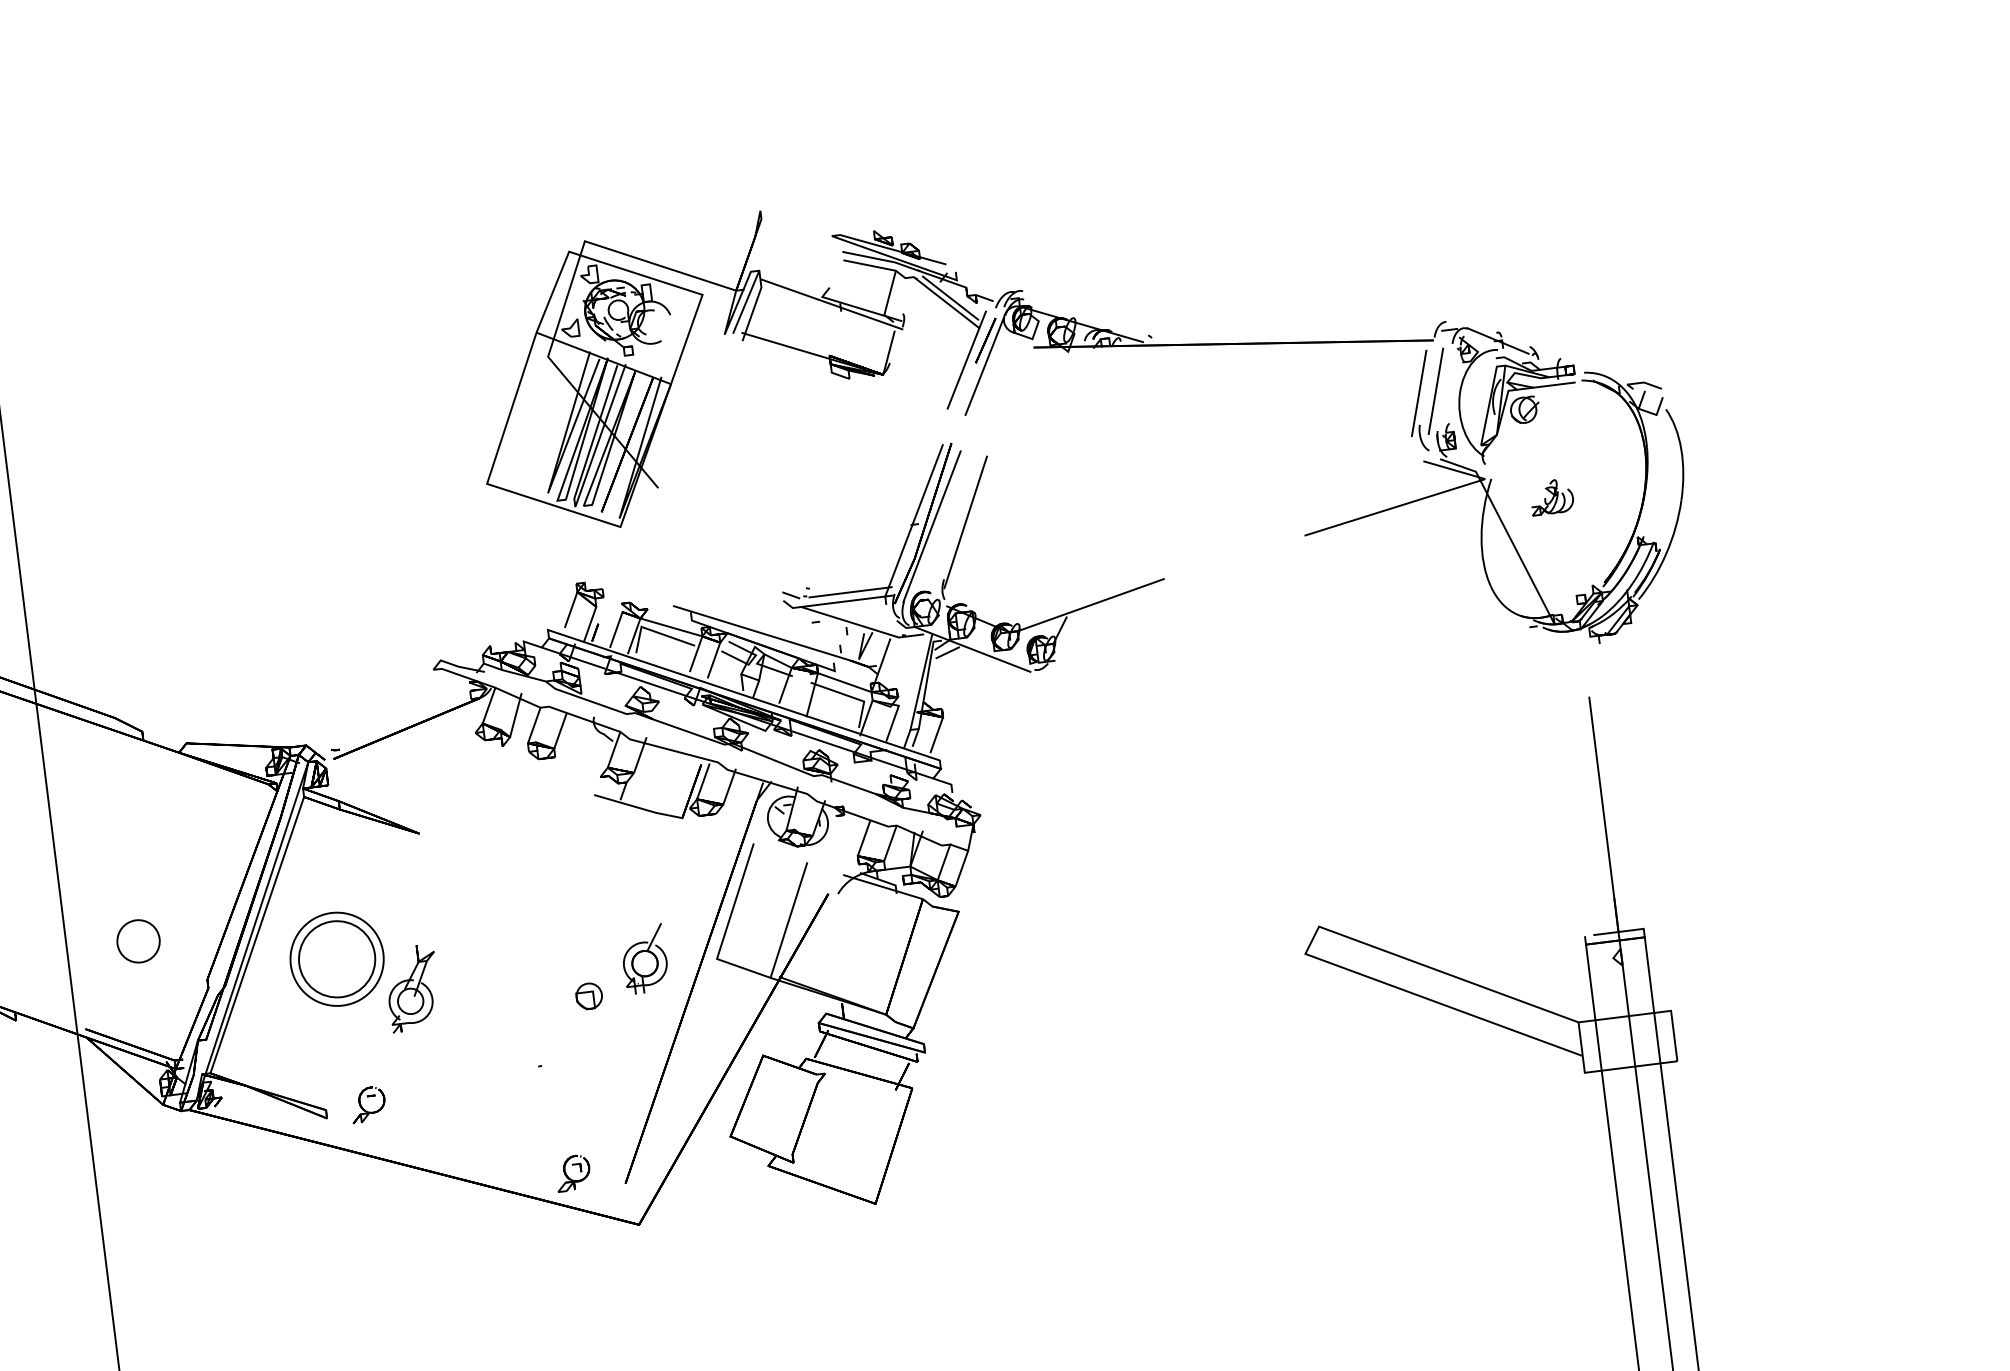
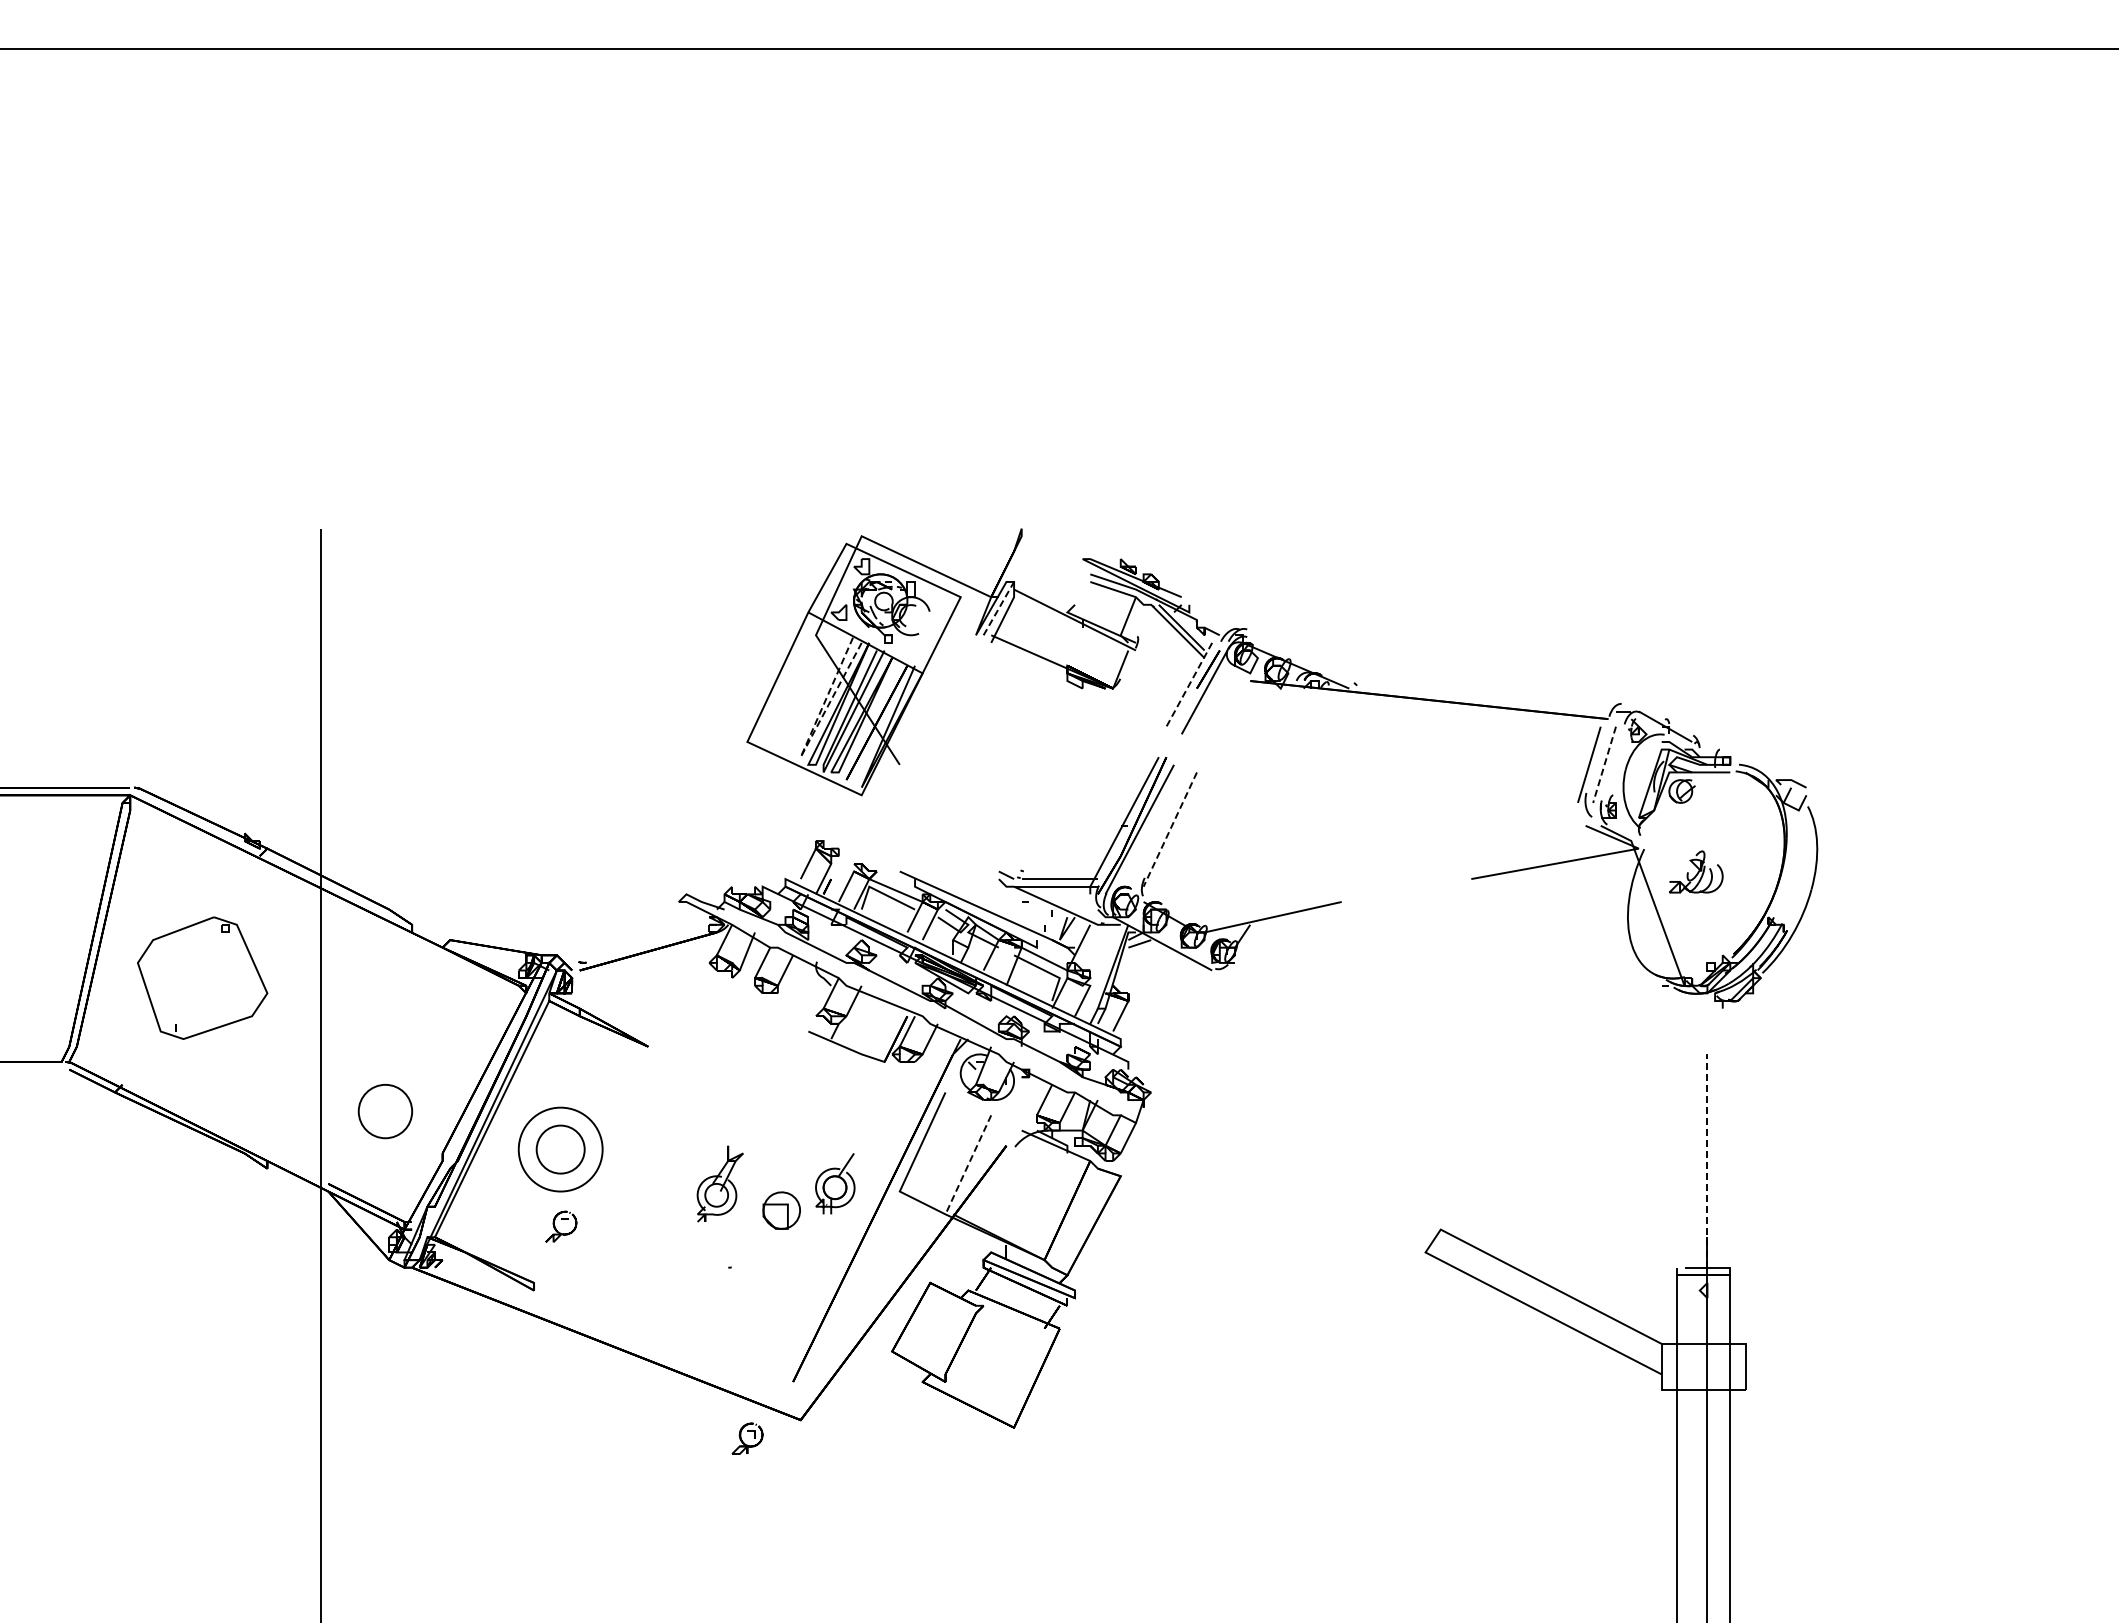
line: (745, 302) -> (998, 608), solid -> dashed
line: (966, 359) -> (1189, 684), solid -> dashed
line: (1435, 391) -> (1604, 764), solid -> dashed
line: (548, 491) -> (801, 755), solid -> dashed
part: (1550, 496) -> (1695, 871), size x1.4
line: (966, 523) -> (1170, 830), solid -> dashed
line: (1603, 814) -> (1707, 1161), solid -> dashed
line: (789, 919) -> (968, 1164), solid -> dashed
circle: (138, 941) -> (385, 1111), size x1.4
circle: (336, 959) -> (560, 1149), size x0.7
part: (412, 987) -> (719, 1183), moved
part: (589, 996) -> (781, 1210), size x1.6
part: (368, 1104) -> (561, 1226), moved
part: (573, 1172) -> (747, 1438), moved

